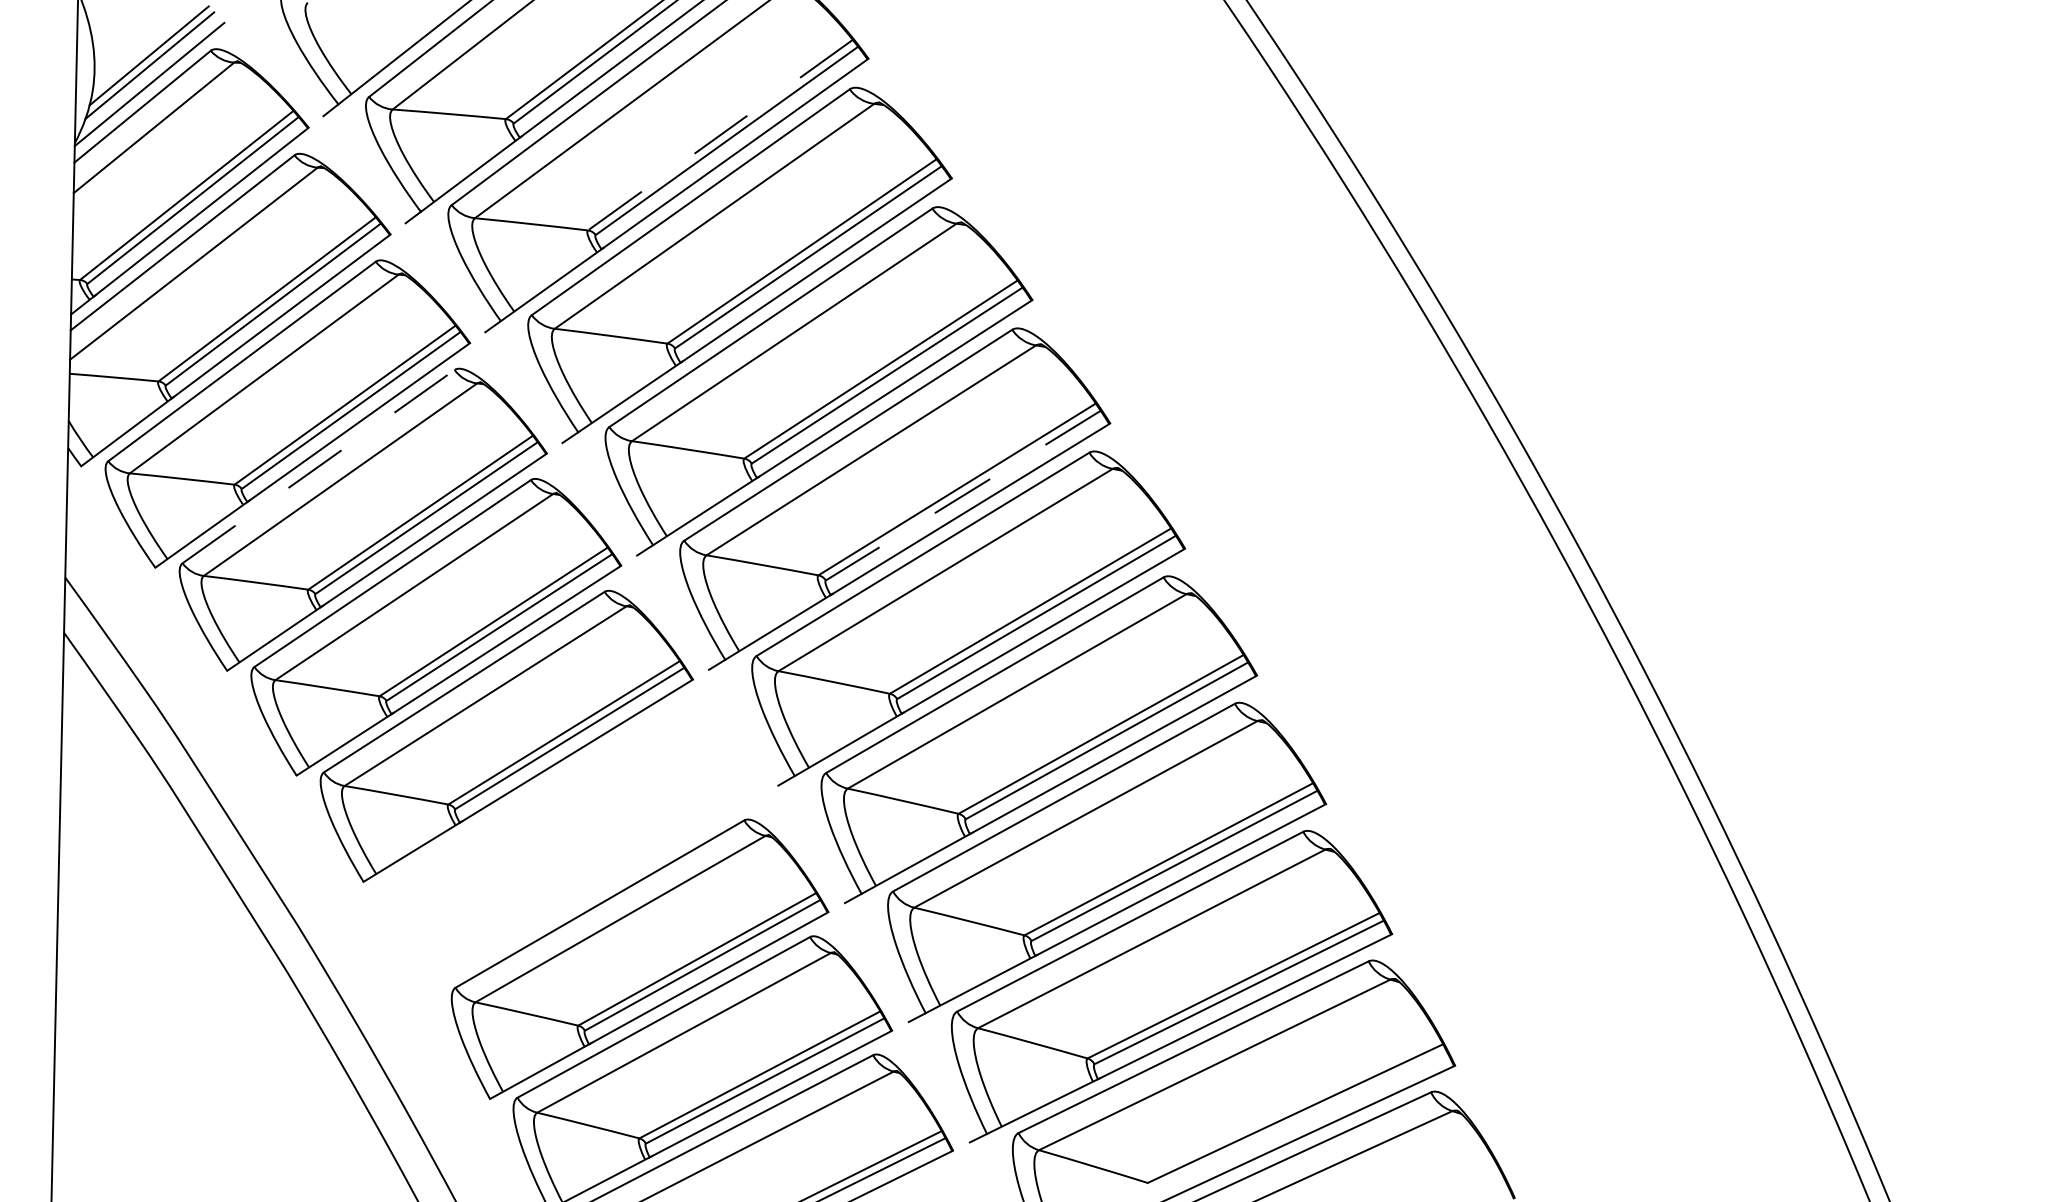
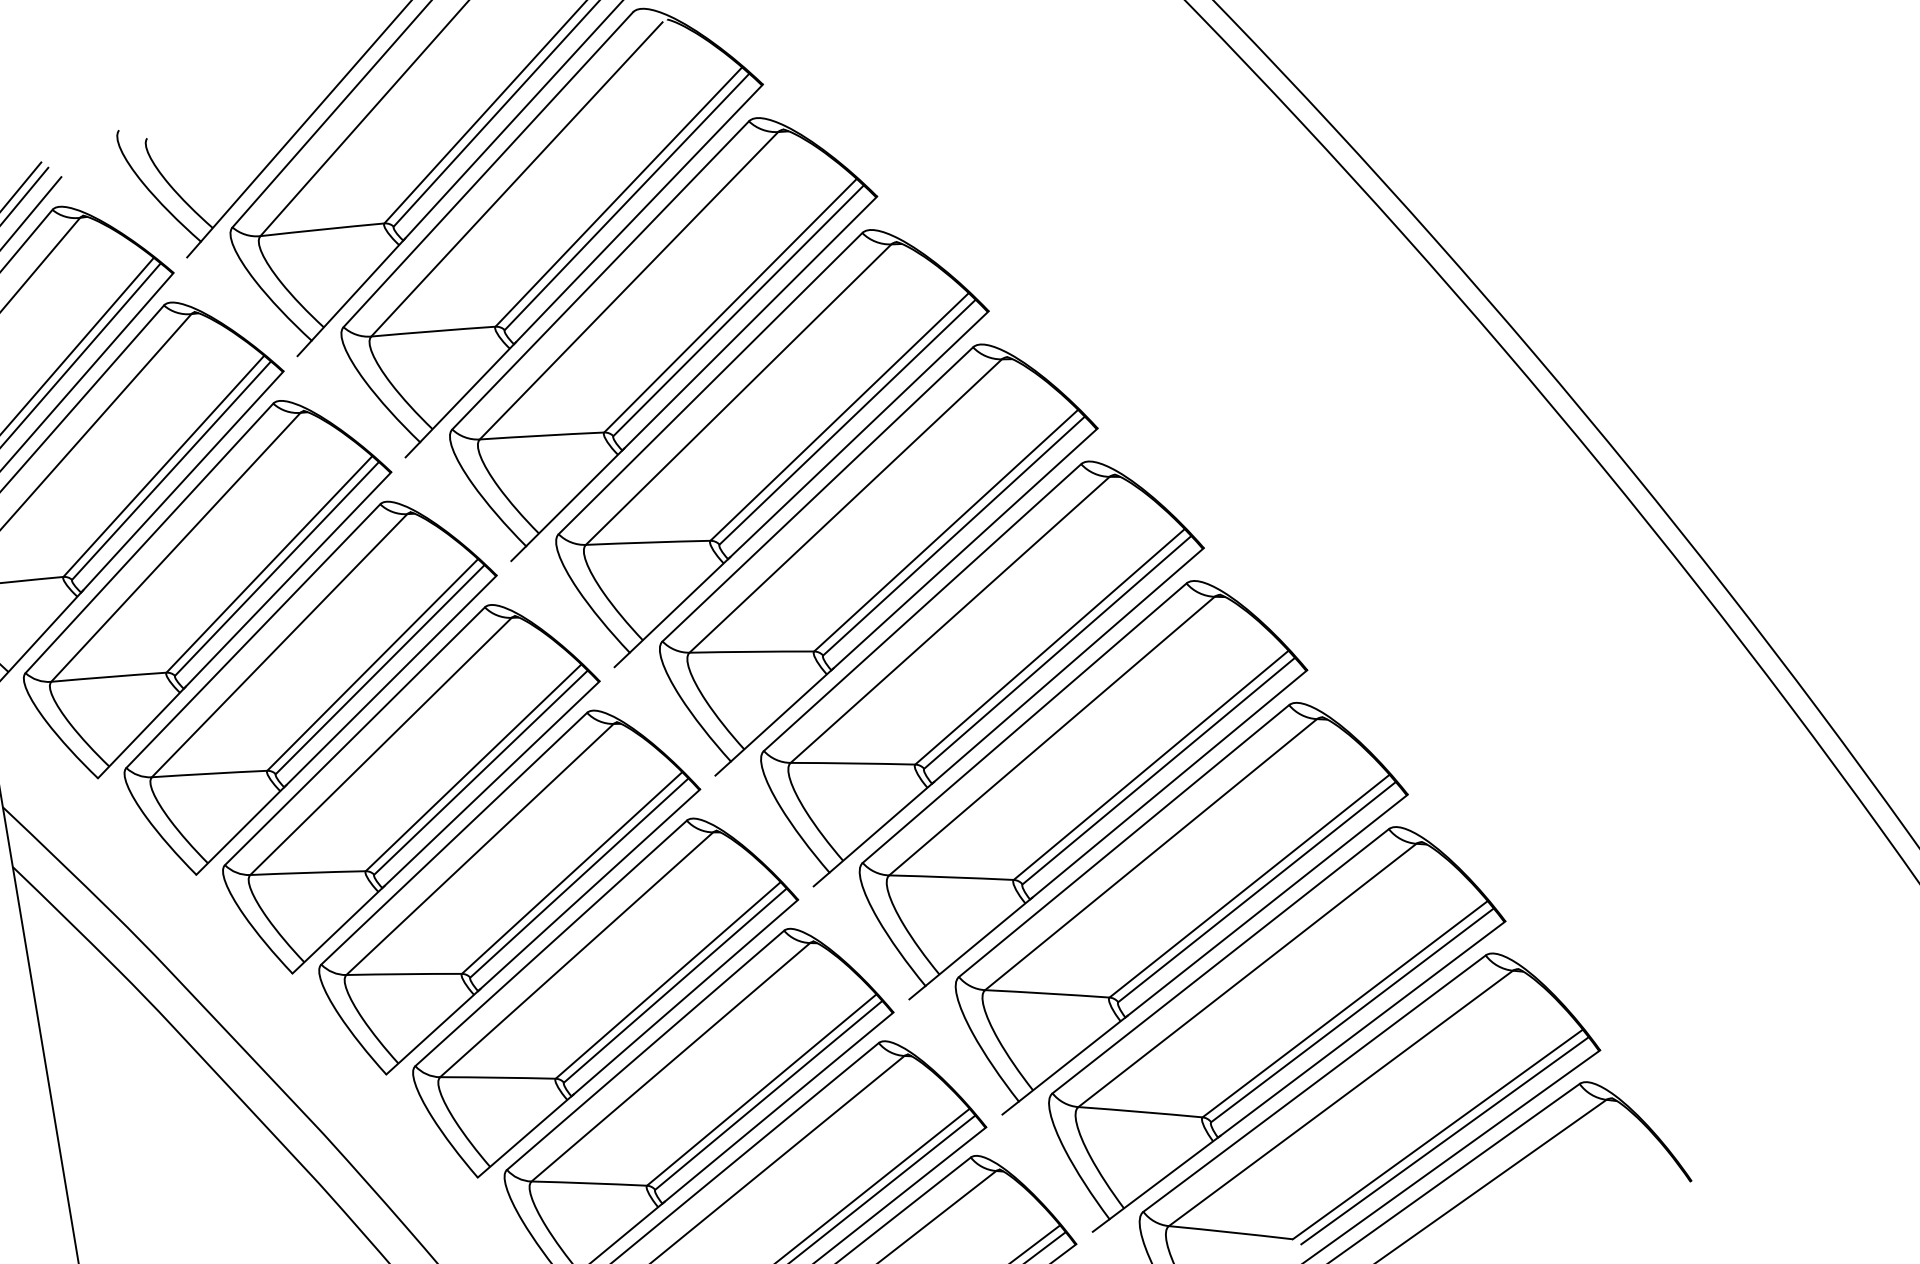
line: (720, 135) -> (619, 197), dashed -> solid
line: (318, 466) -> (253, 635), dashed -> solid
line: (963, 495) -> (954, 535), dashed -> solid
part: (574, 846) -> (606, 993), added
line: (1300, 1120) -> (1444, 1140), added

